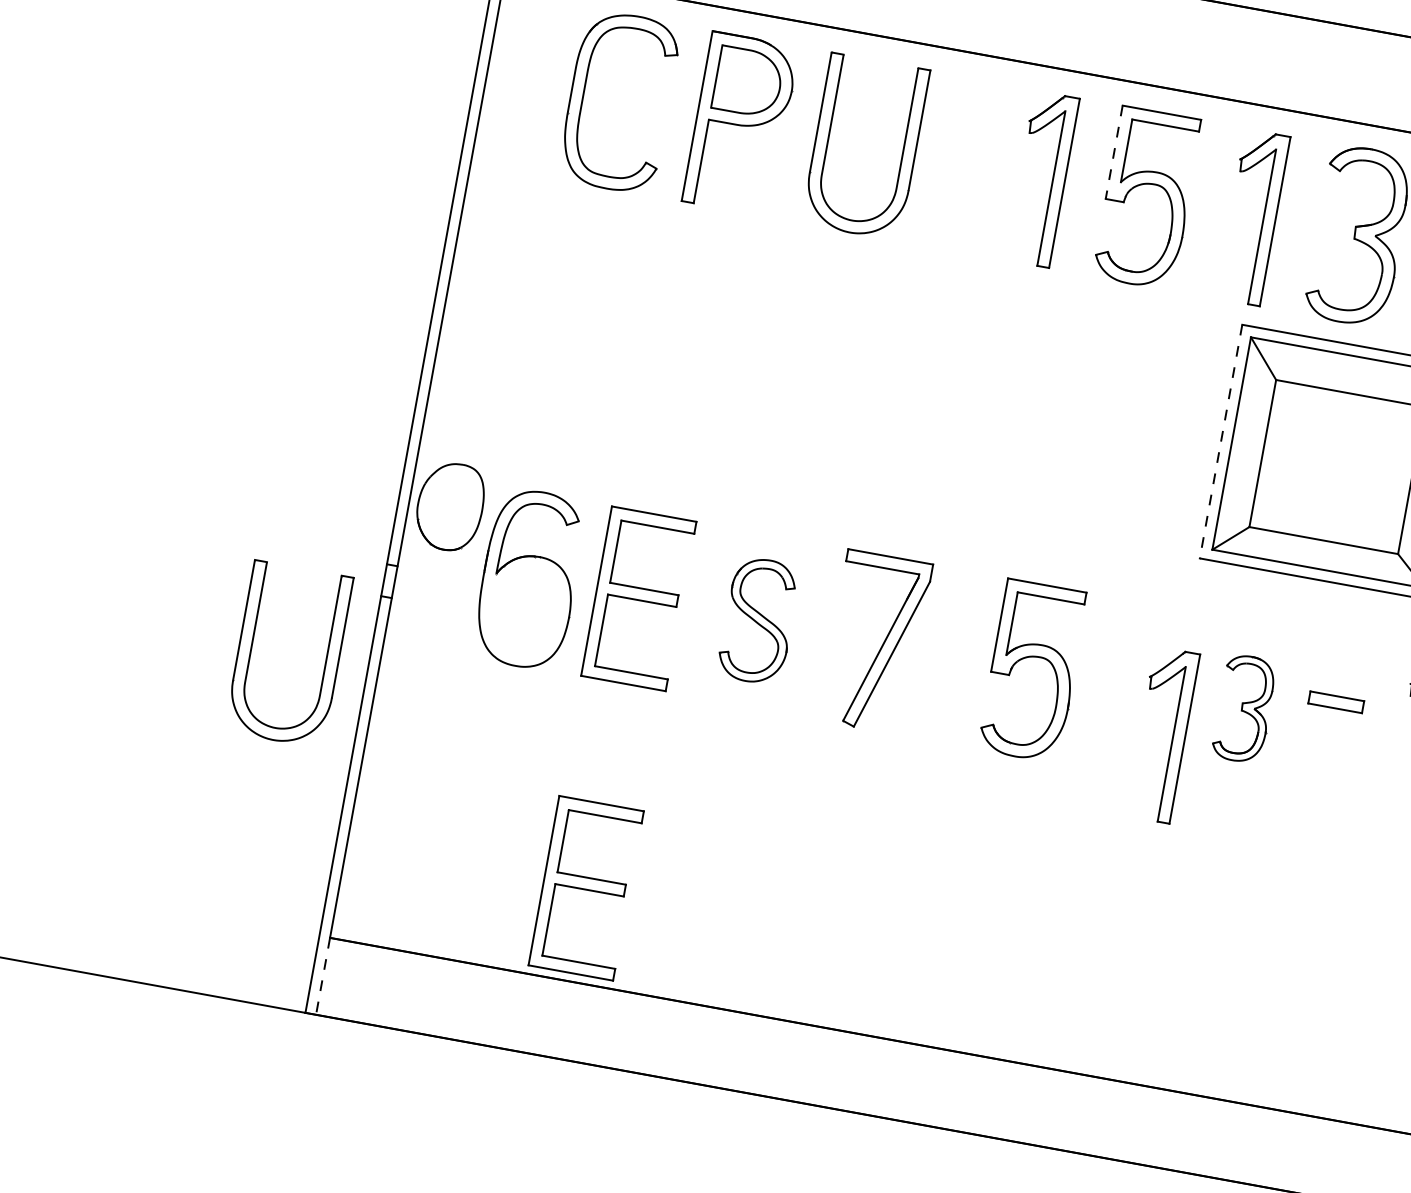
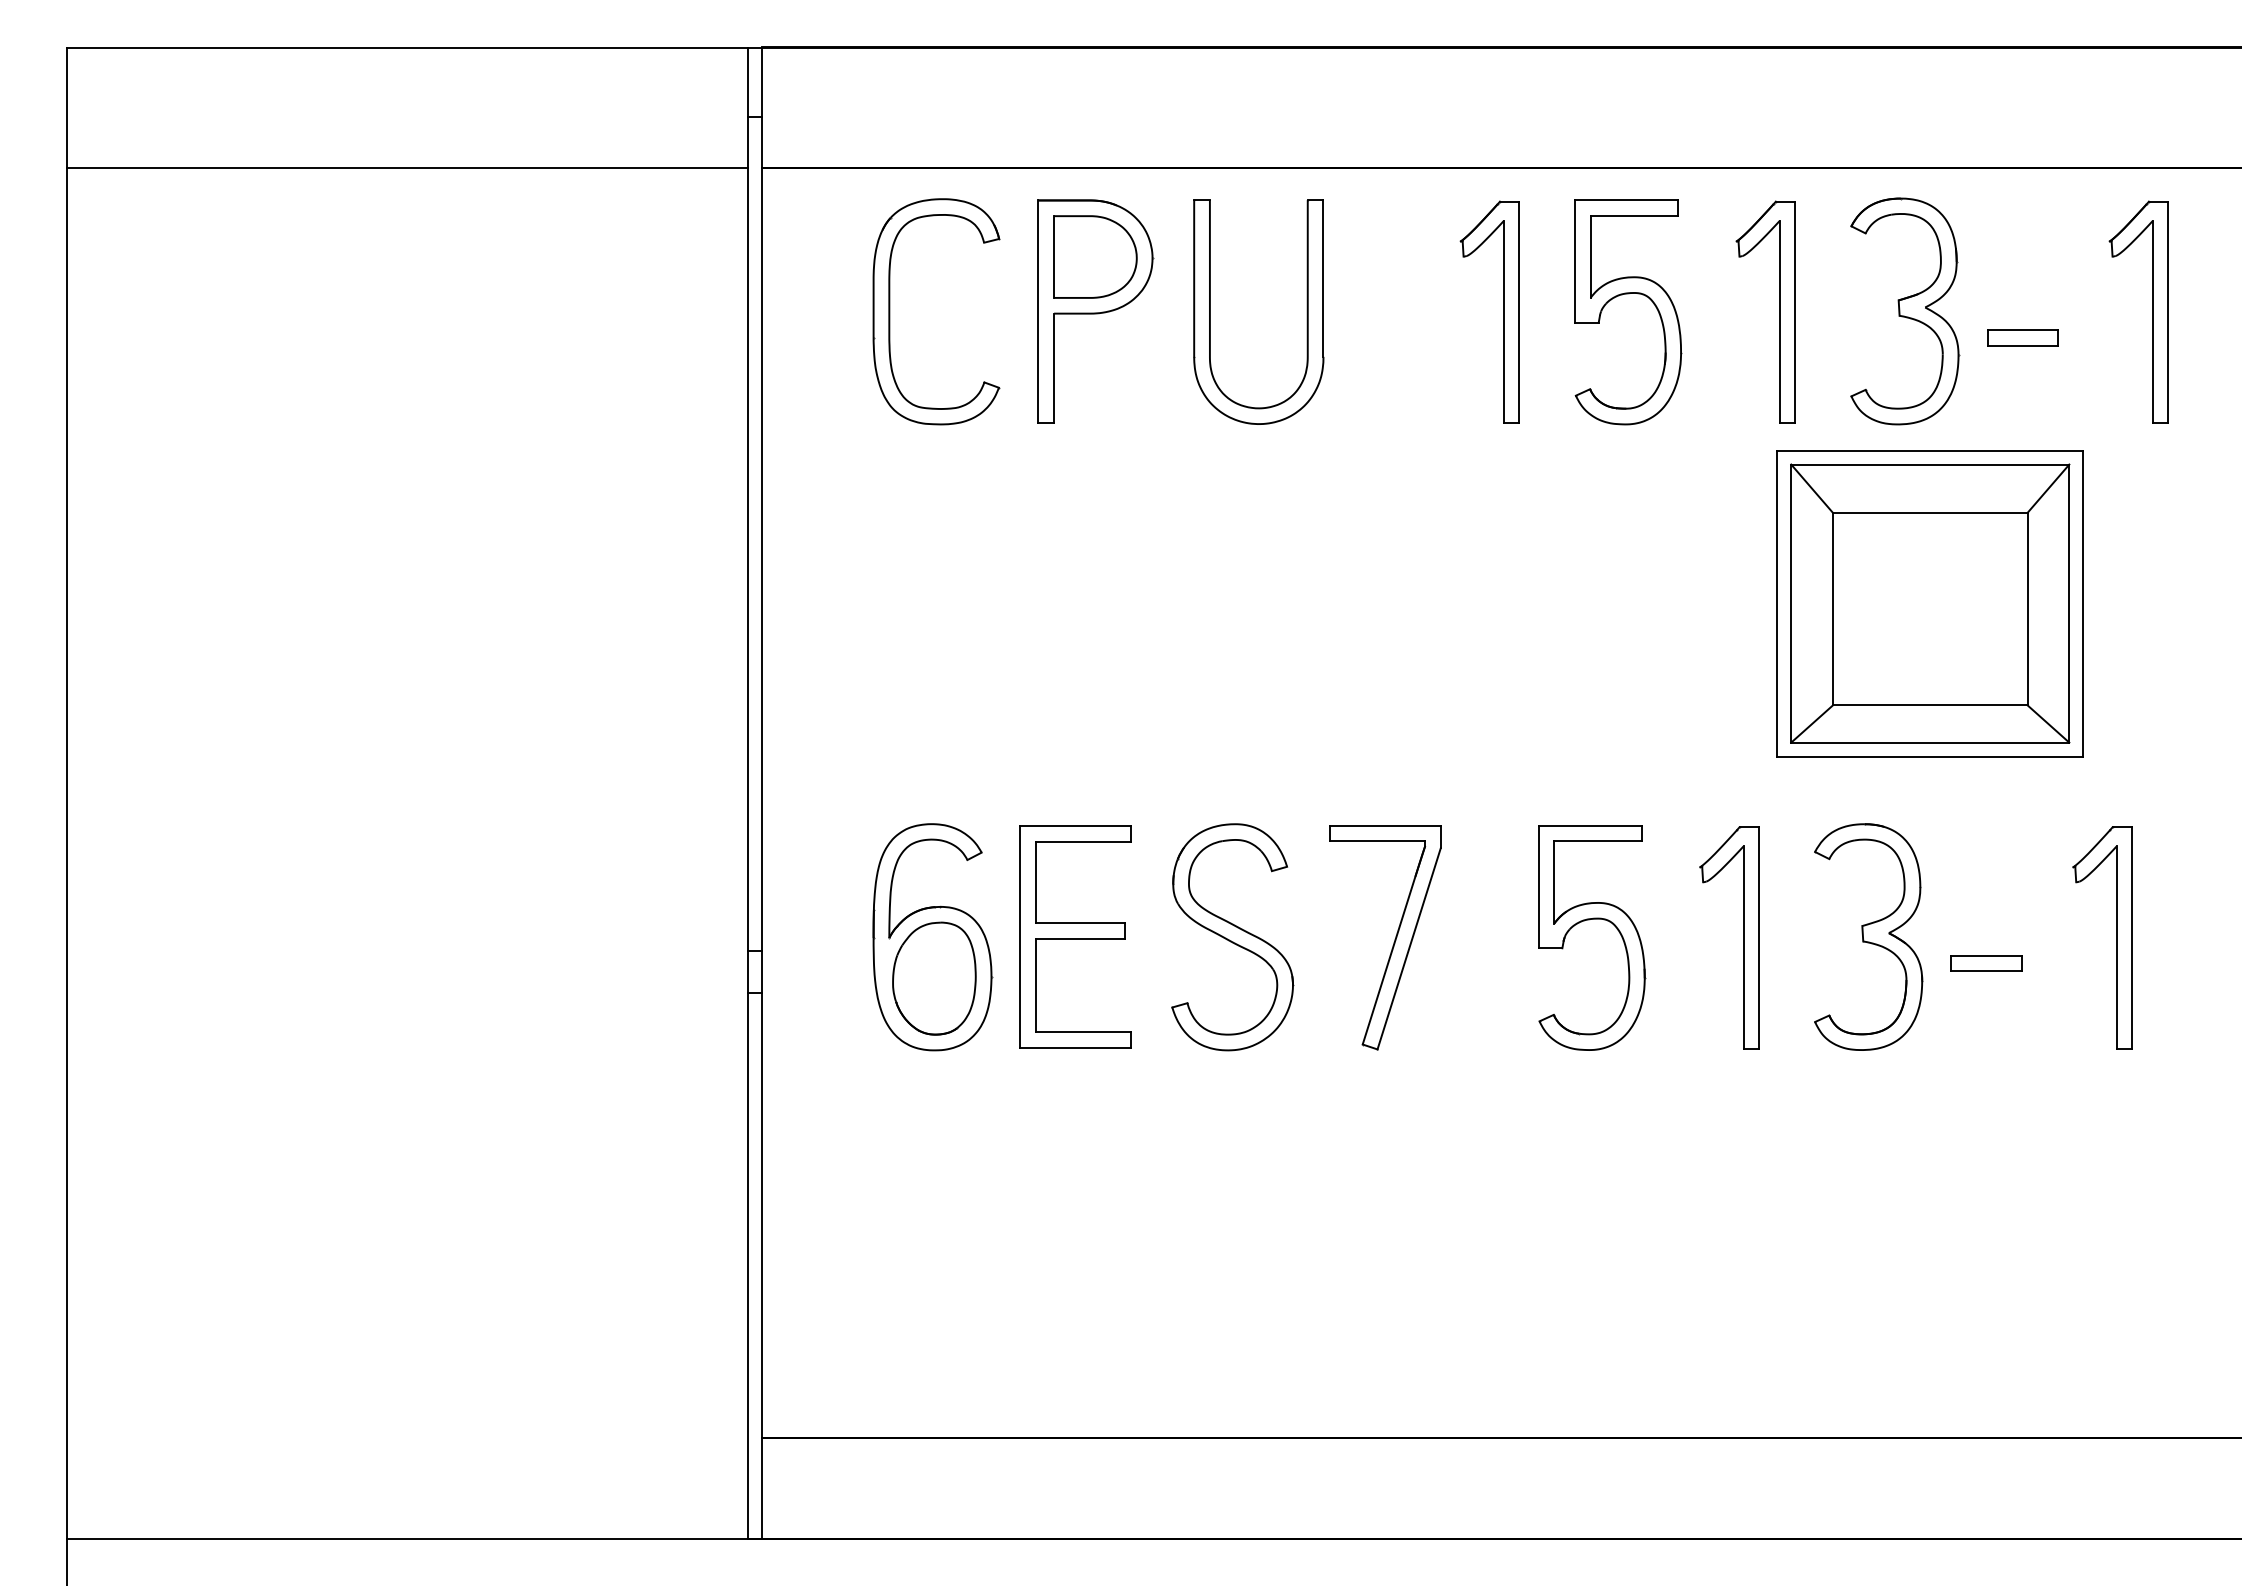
line: (1114, 153) -> (1575, 262), dashed -> solid
line: (1221, 441) -> (1777, 603), dashed -> solid
part: (450, 506) -> (934, 978), moved
part: (758, 621) -> (1232, 937), size x1.43
part: (251, 647) -> (596, 1087), removed
part: (1336, 702) -> (1986, 963), moved
part: (1244, 708) -> (1868, 936), size x1.67
part: (1173, 736) -> (1743, 937), moved
part: (586, 887) -> (1075, 1315), removed
line: (323, 976) -> (762, 1488), dashed -> solid

